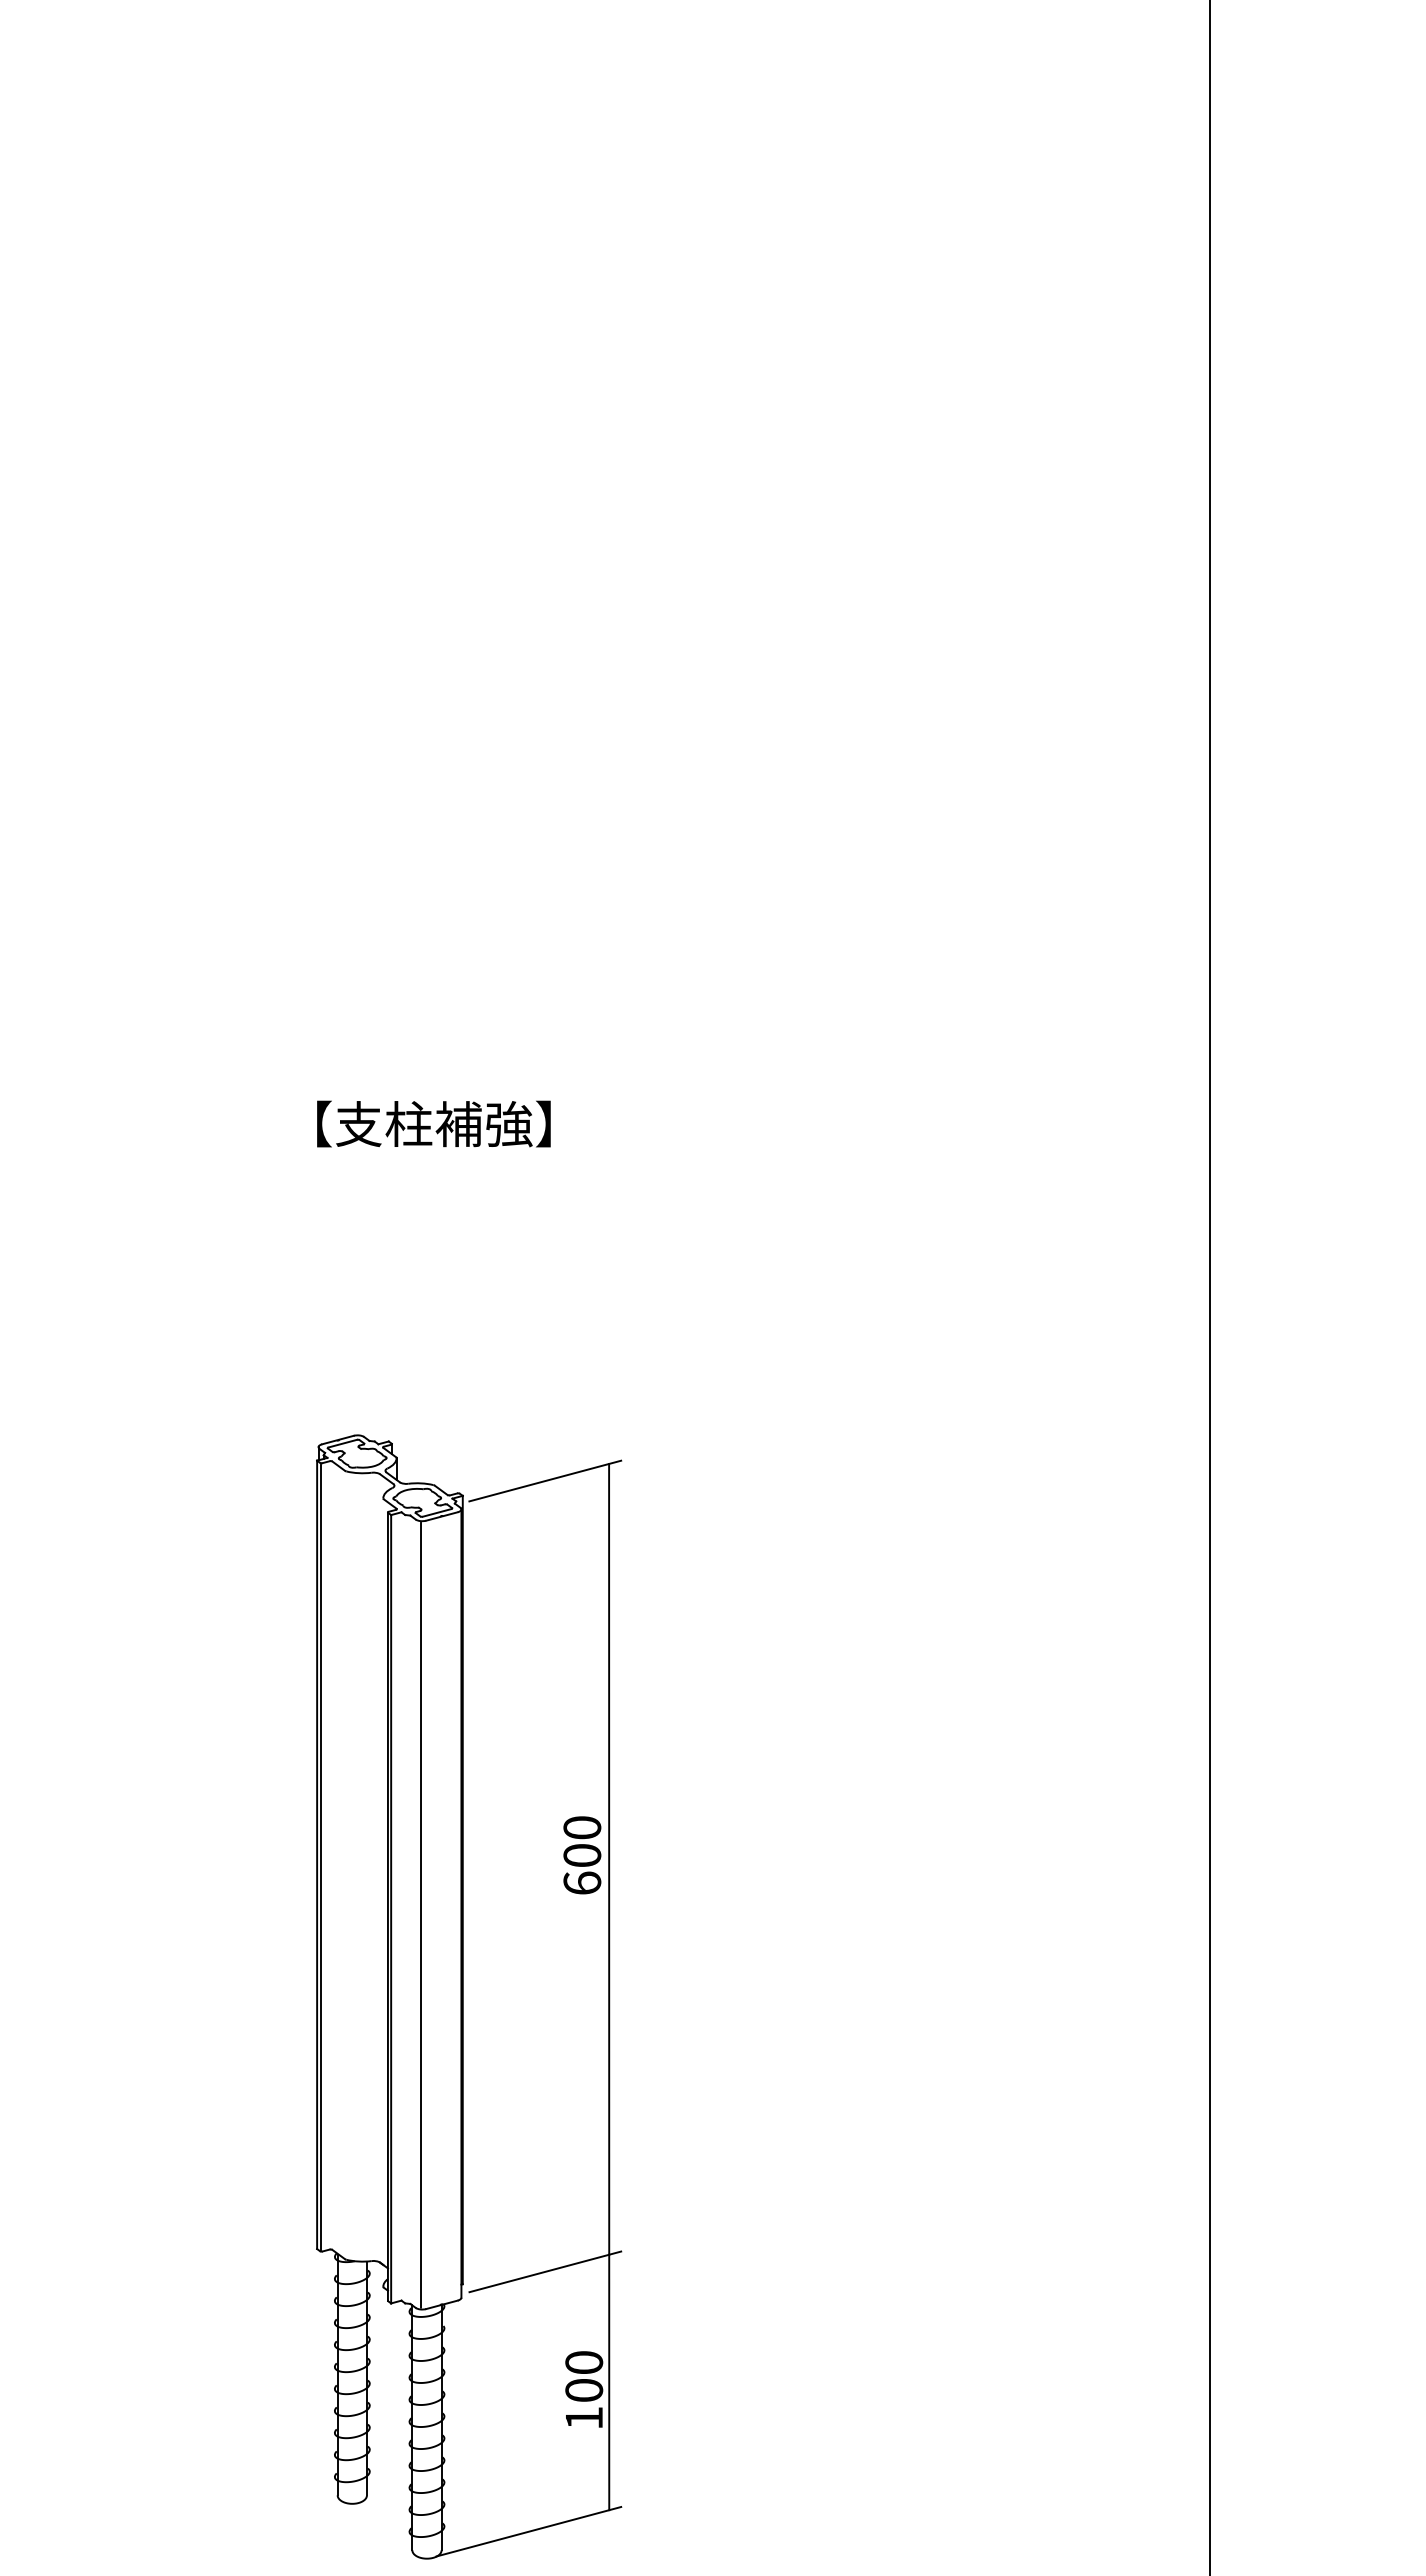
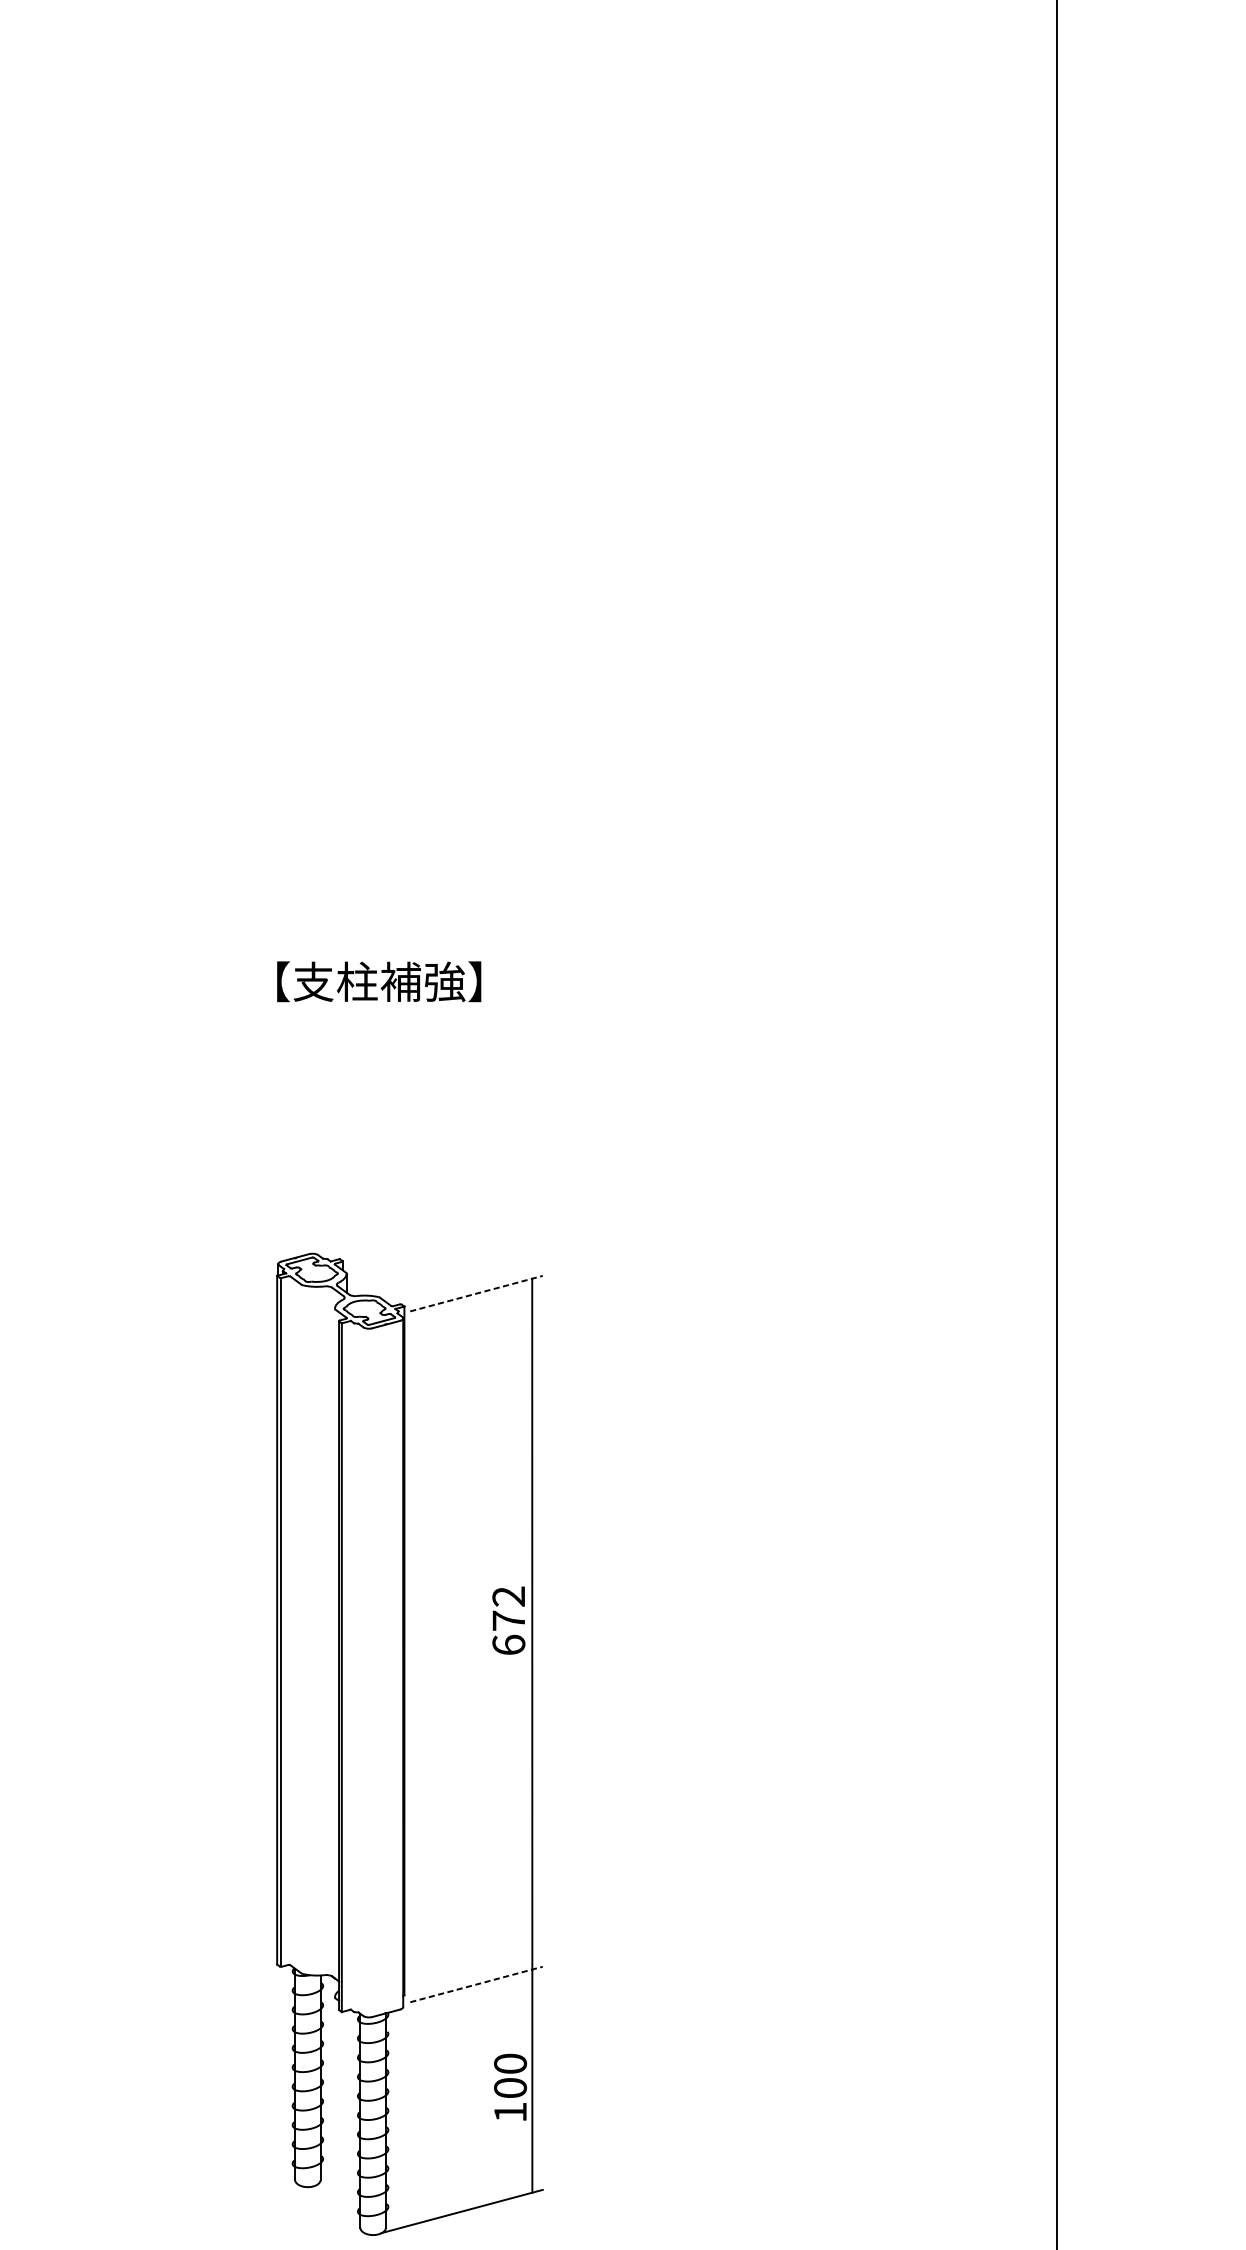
line: (545, 1481) -> (476, 1294), solid -> dashed
text: (582, 1841) -> (508, 1608), 600 -> 672
line: (421, 1914) -> (368, 1672), removed
line: (545, 2271) -> (476, 1984), solid -> dashed

